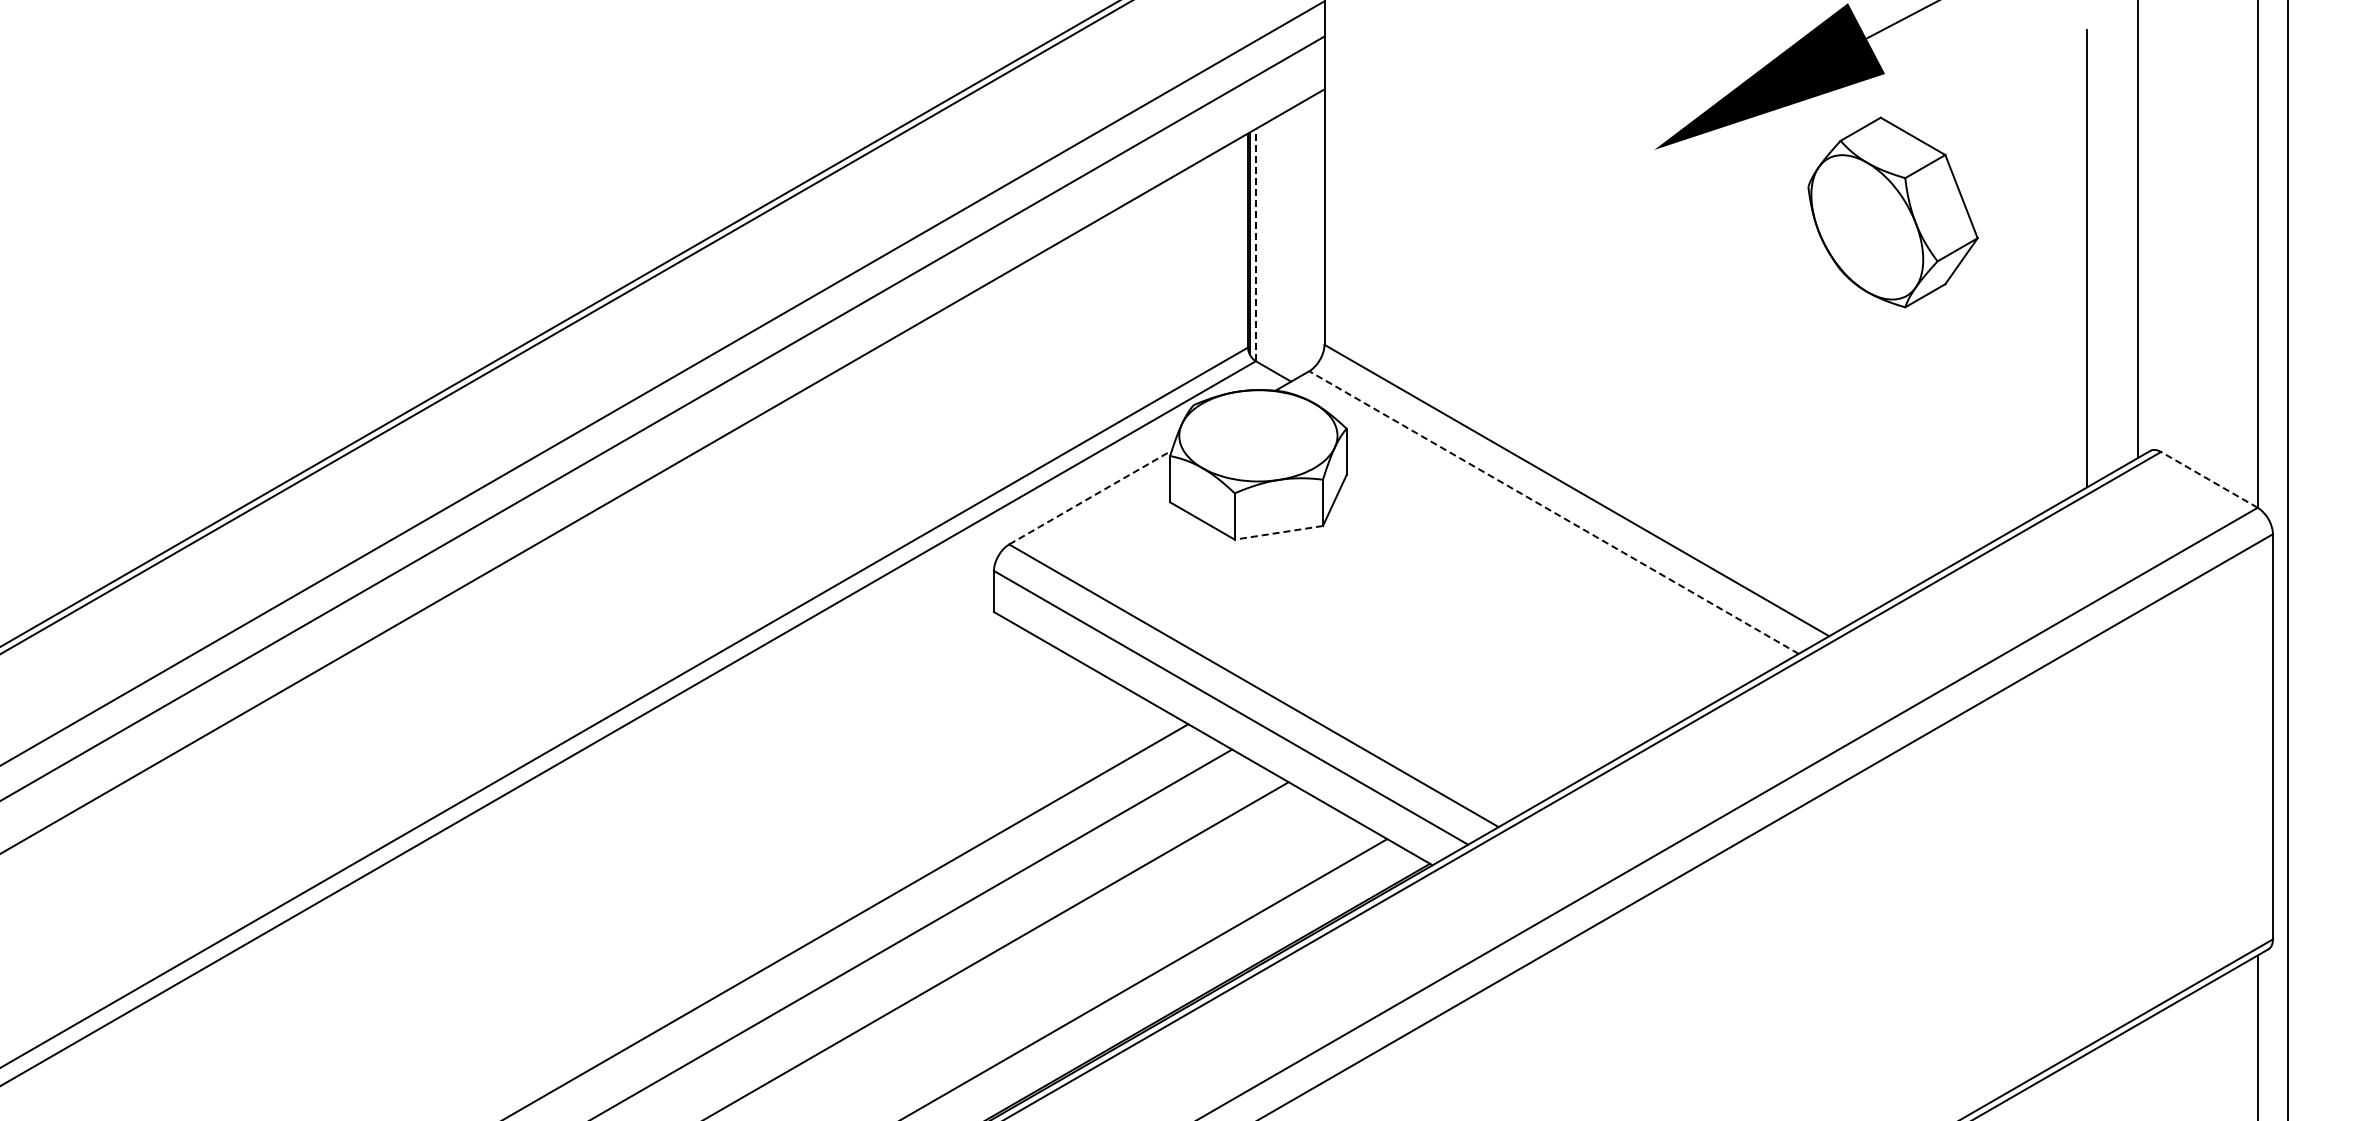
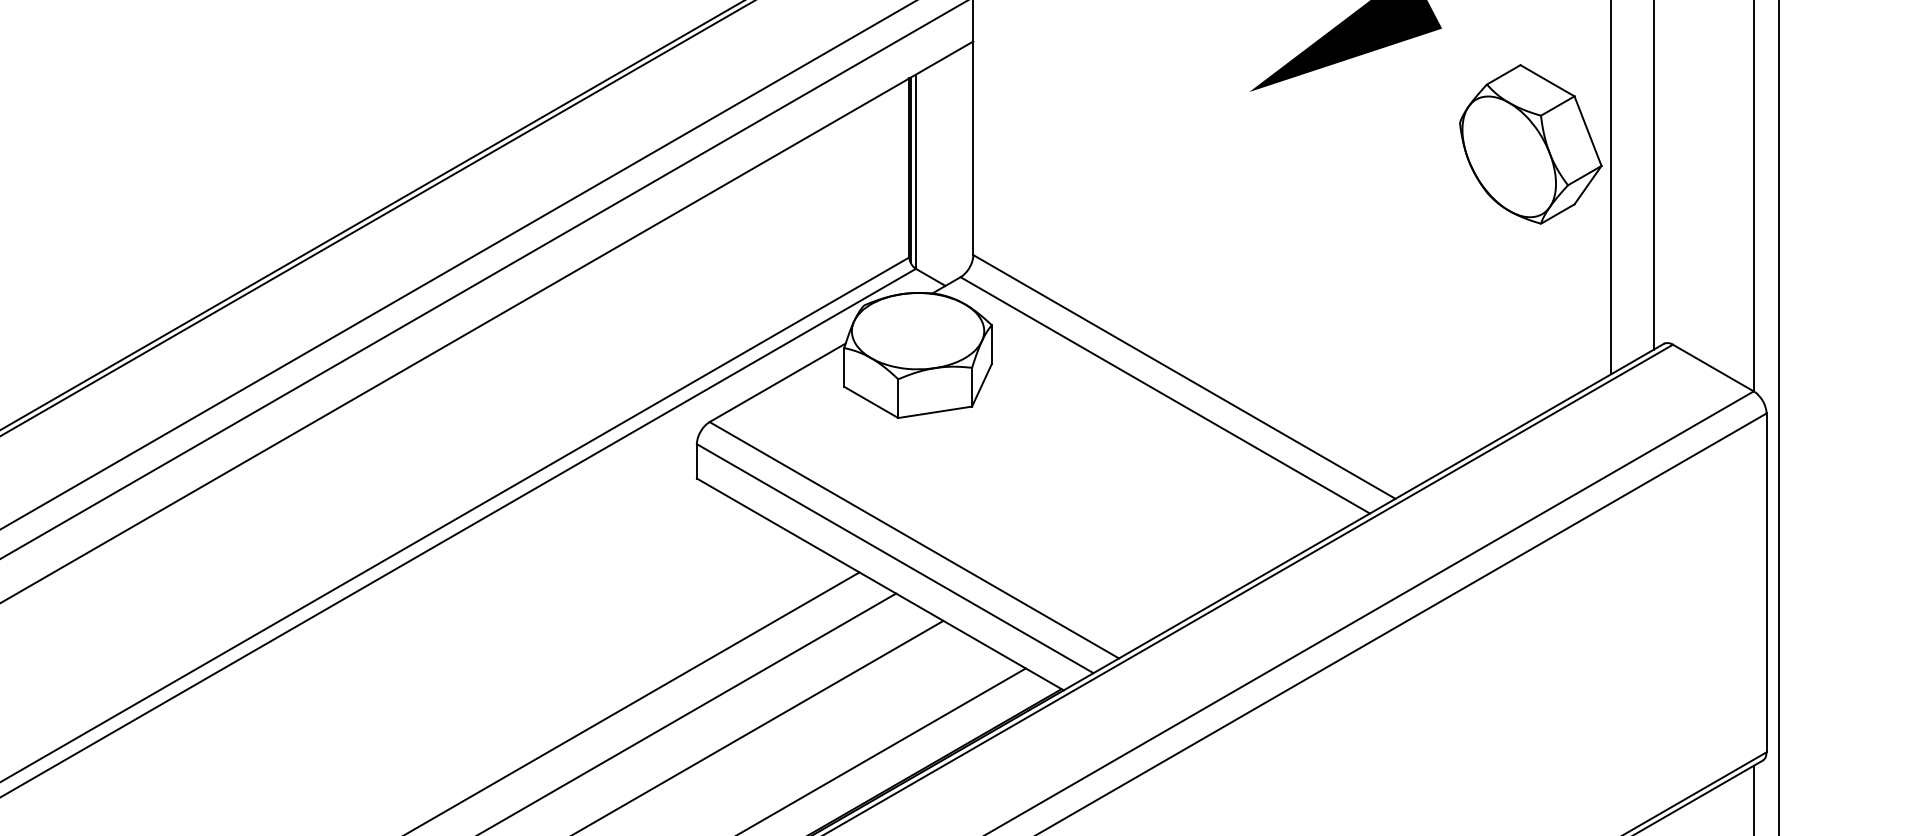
part: (1892, 212) -> (1530, 144), moved
line: (1255, 244) -> (915, 171), dashed -> solid
line: (2209, 479) -> (1713, 367), dashed -> solid
line: (1090, 497) -> (777, 382), dashed -> solid
line: (1554, 512) -> (1165, 395), dashed -> solid
line: (1278, 532) -> (934, 412), dashed -> solid

